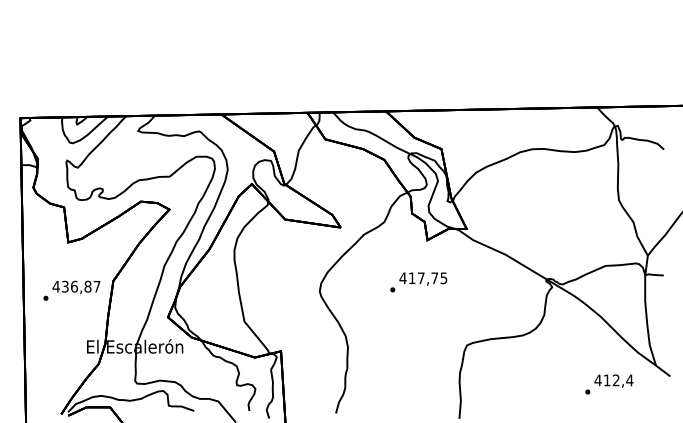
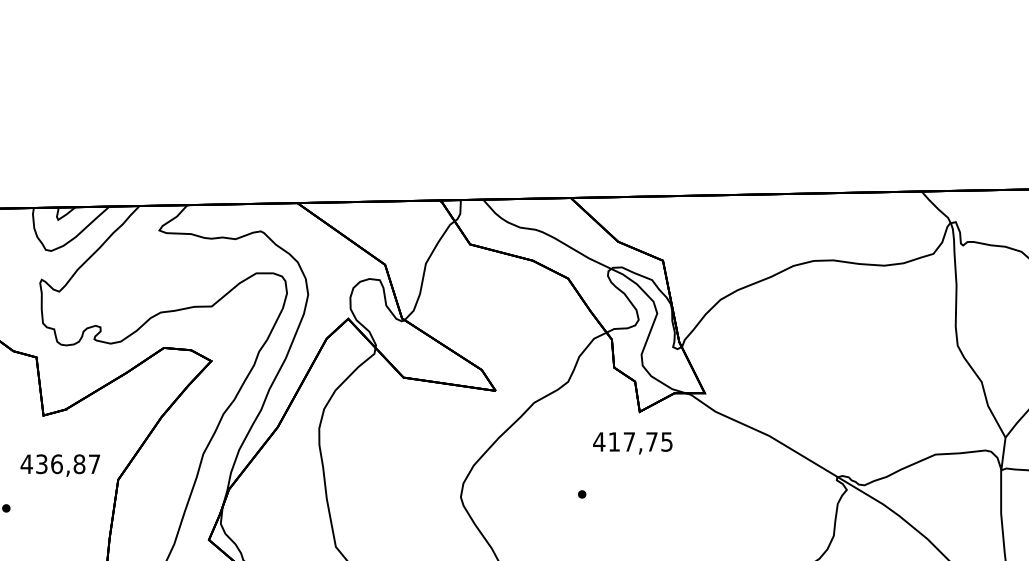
text: (423, 278) -> (633, 442), moved
text: (76, 287) -> (60, 465), moved

